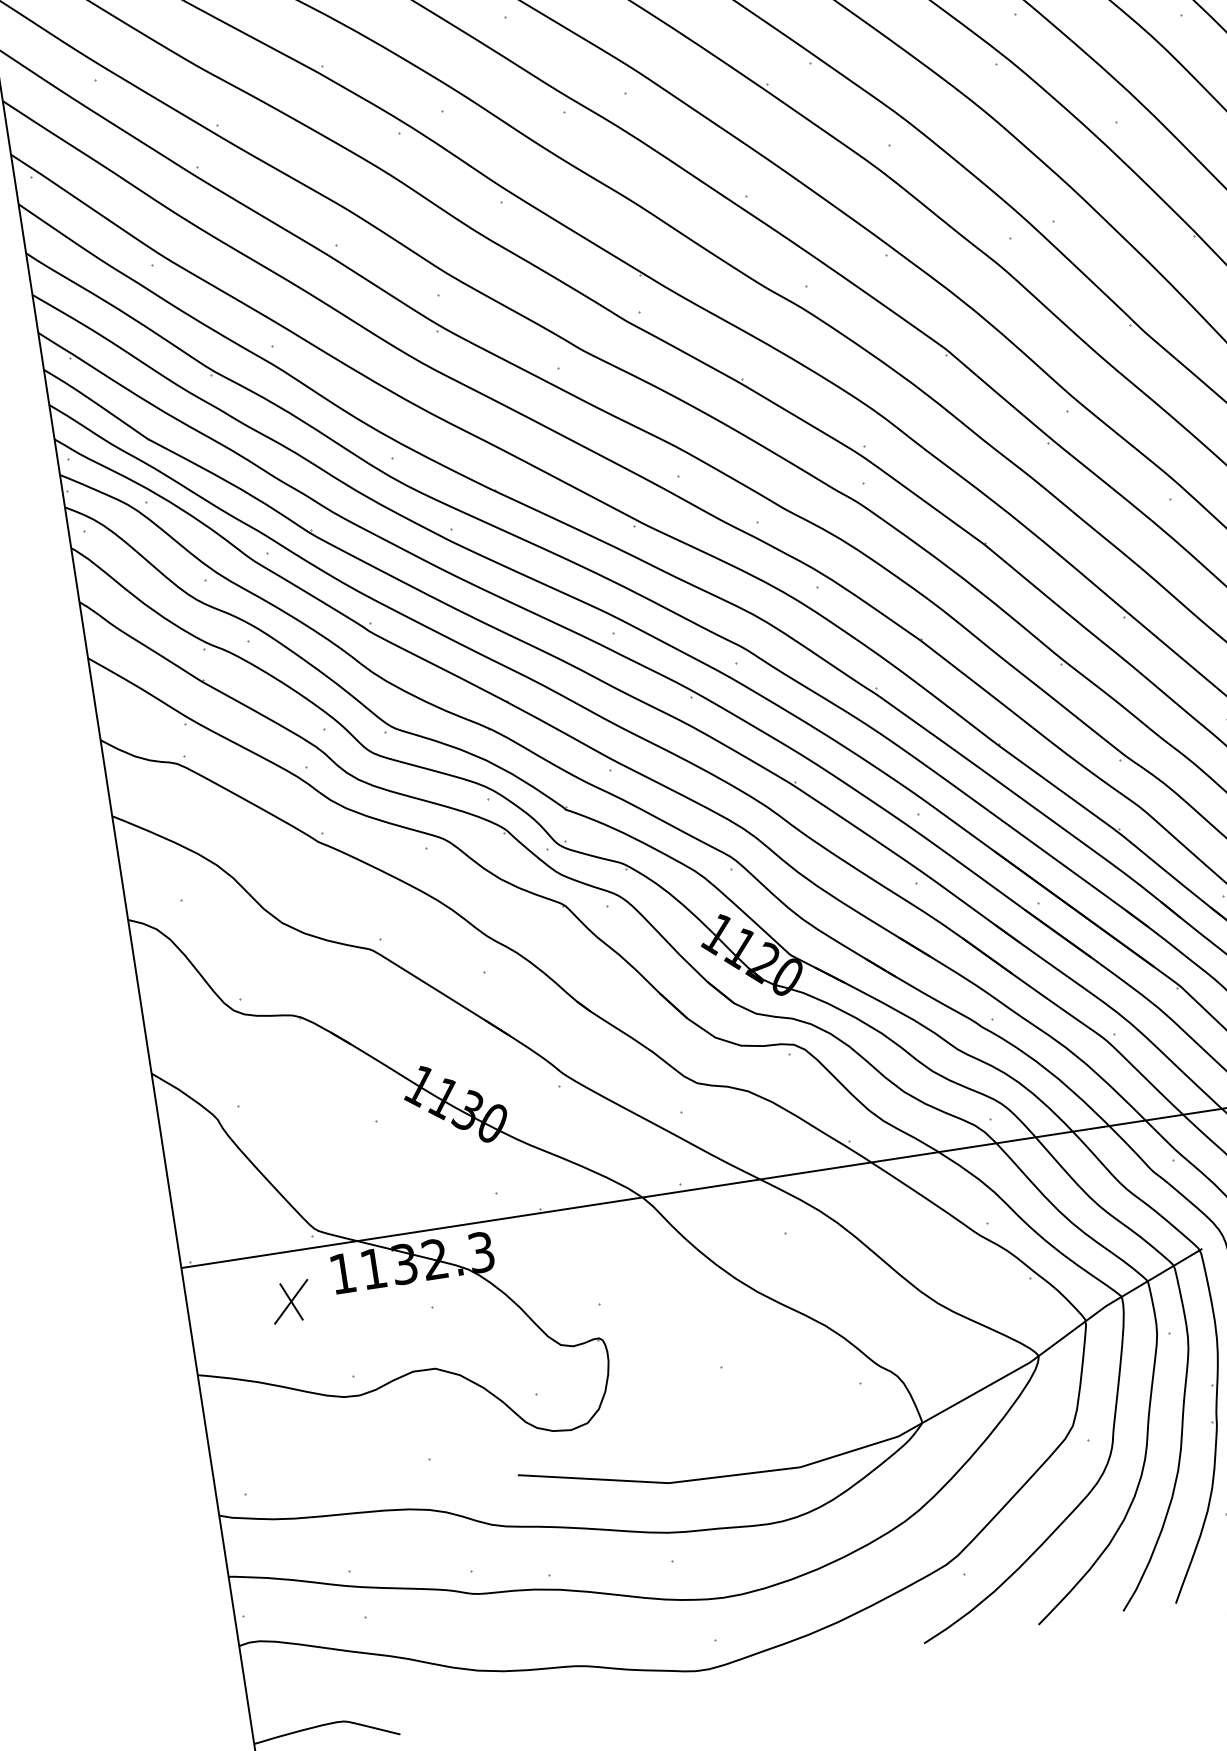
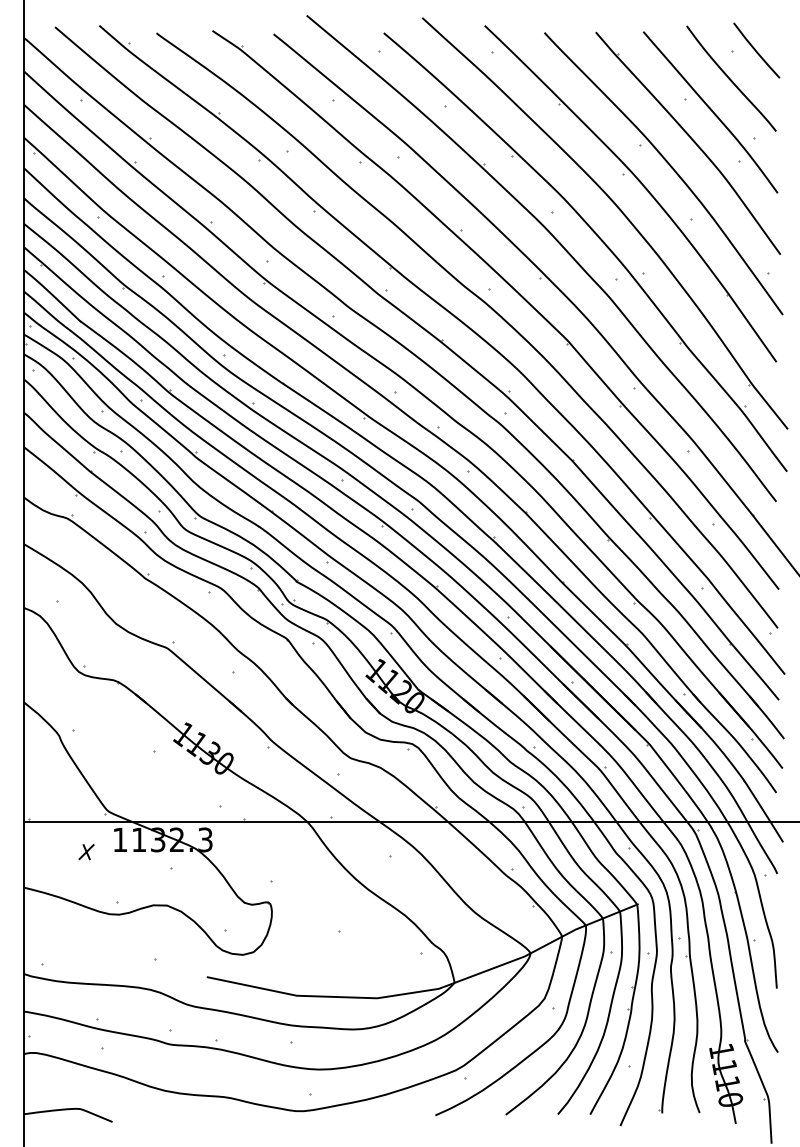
part: (290, 1300) -> (86, 851), size x0.6

